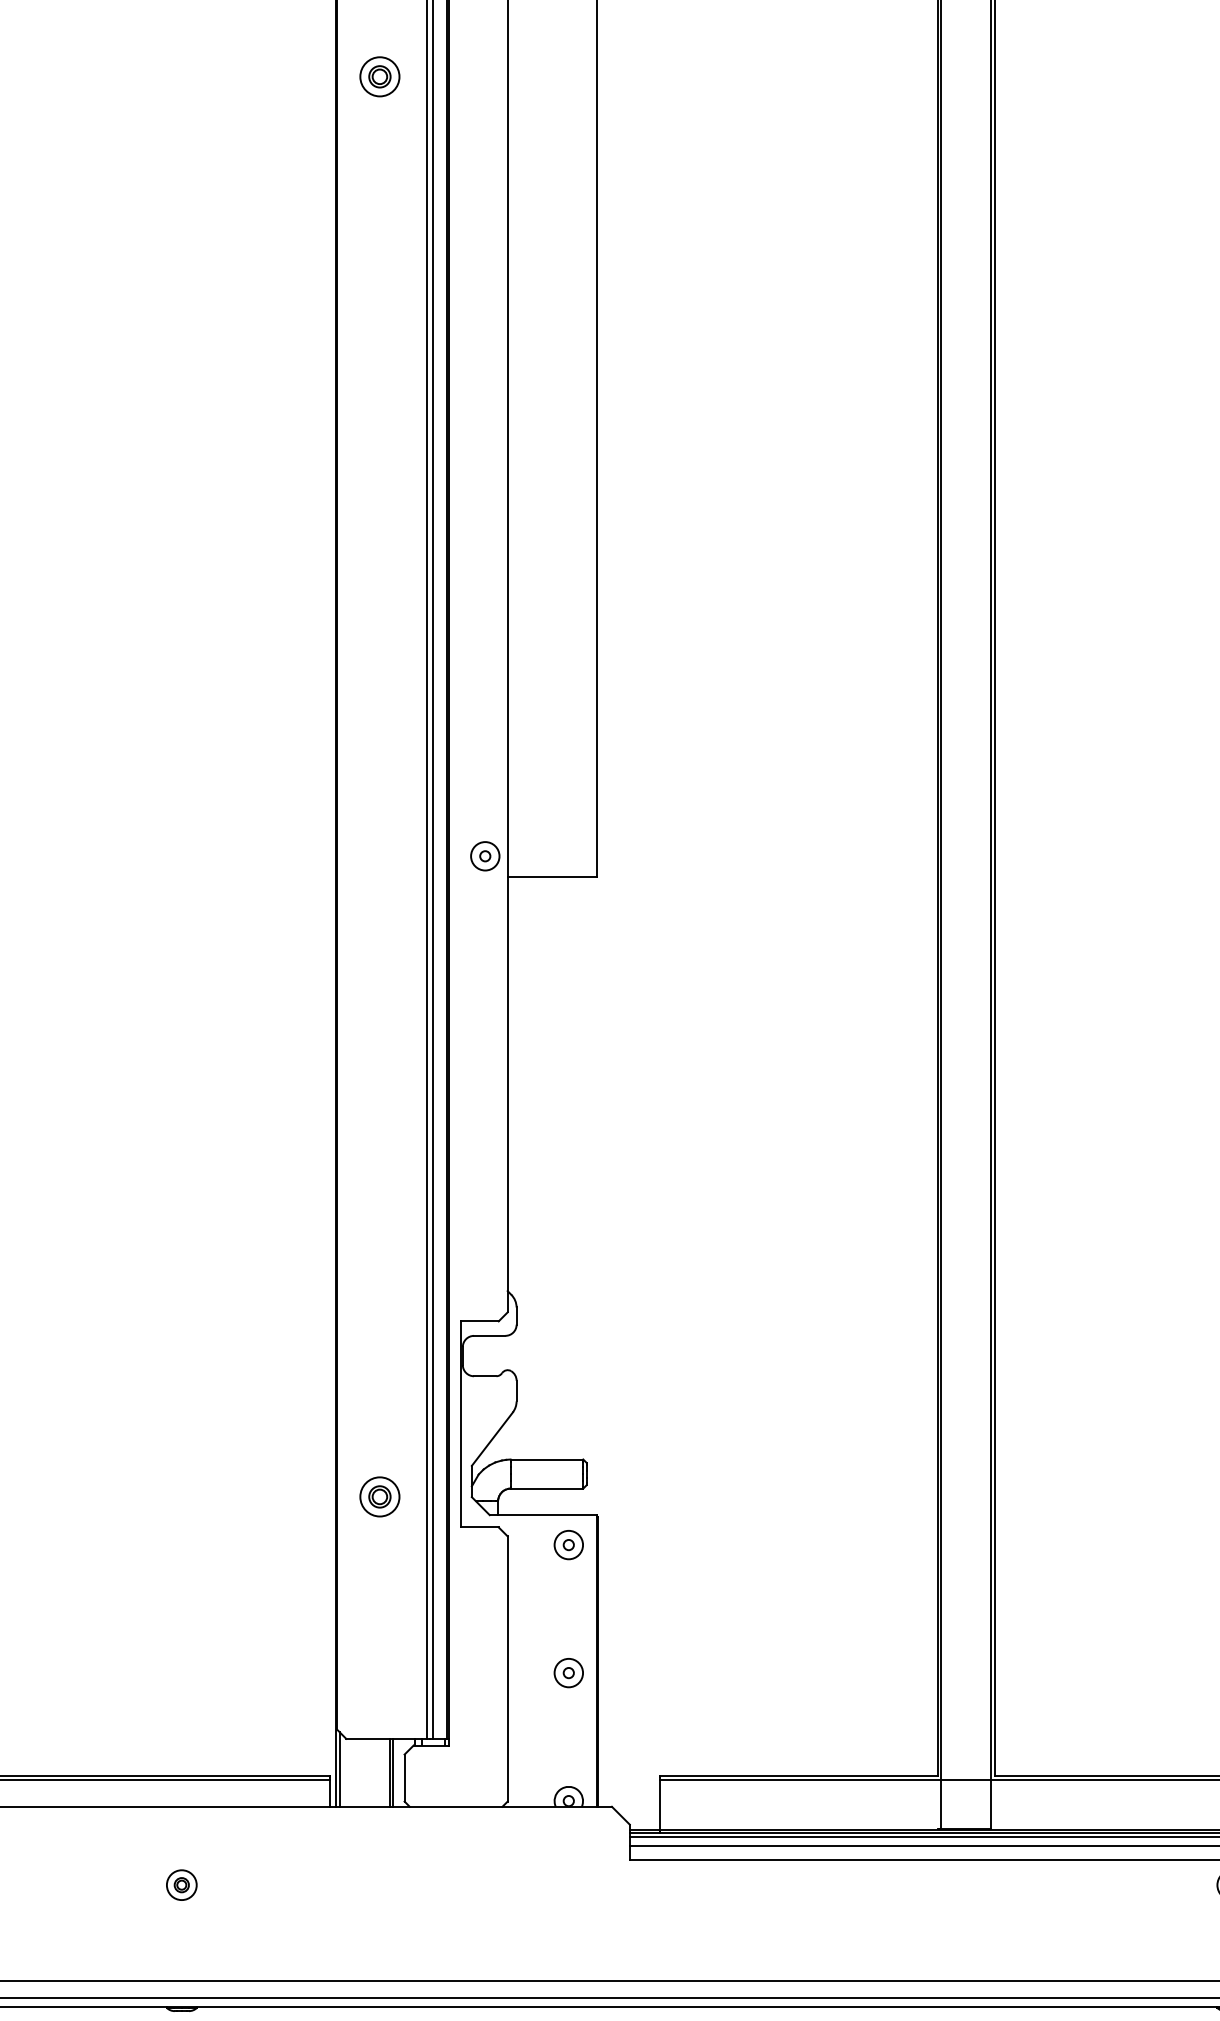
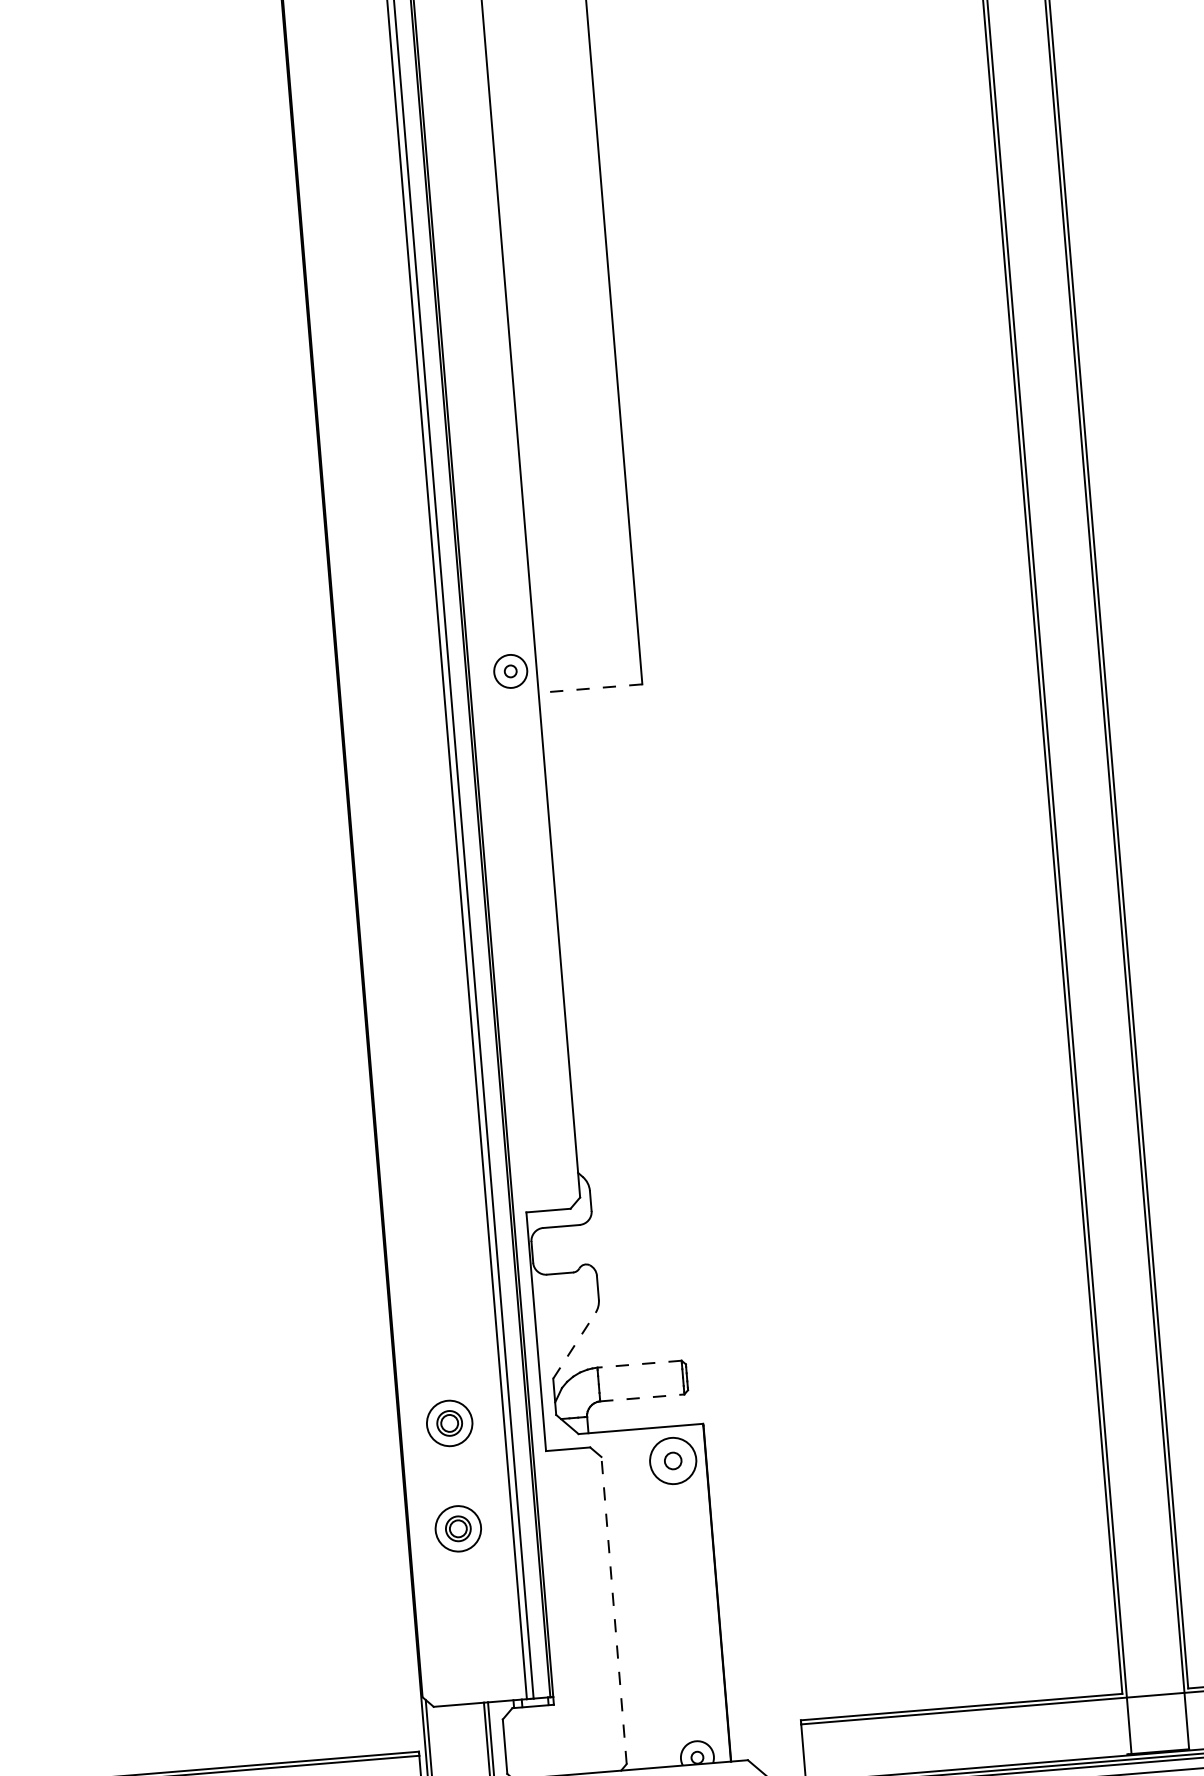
line: (552, 876) -> (590, 688), solid -> dashed
line: (492, 1439) -> (574, 1346), solid -> dashed
line: (546, 1459) -> (639, 1364), solid -> dashed
line: (547, 1488) -> (642, 1397), solid -> dashed
part: (568, 1545) -> (672, 1461), size x1.4
part: (379, 1587) -> (457, 1528), added
line: (507, 1668) -> (613, 1609), solid -> dashed
part: (568, 1673) -> (684, 1609), removed

